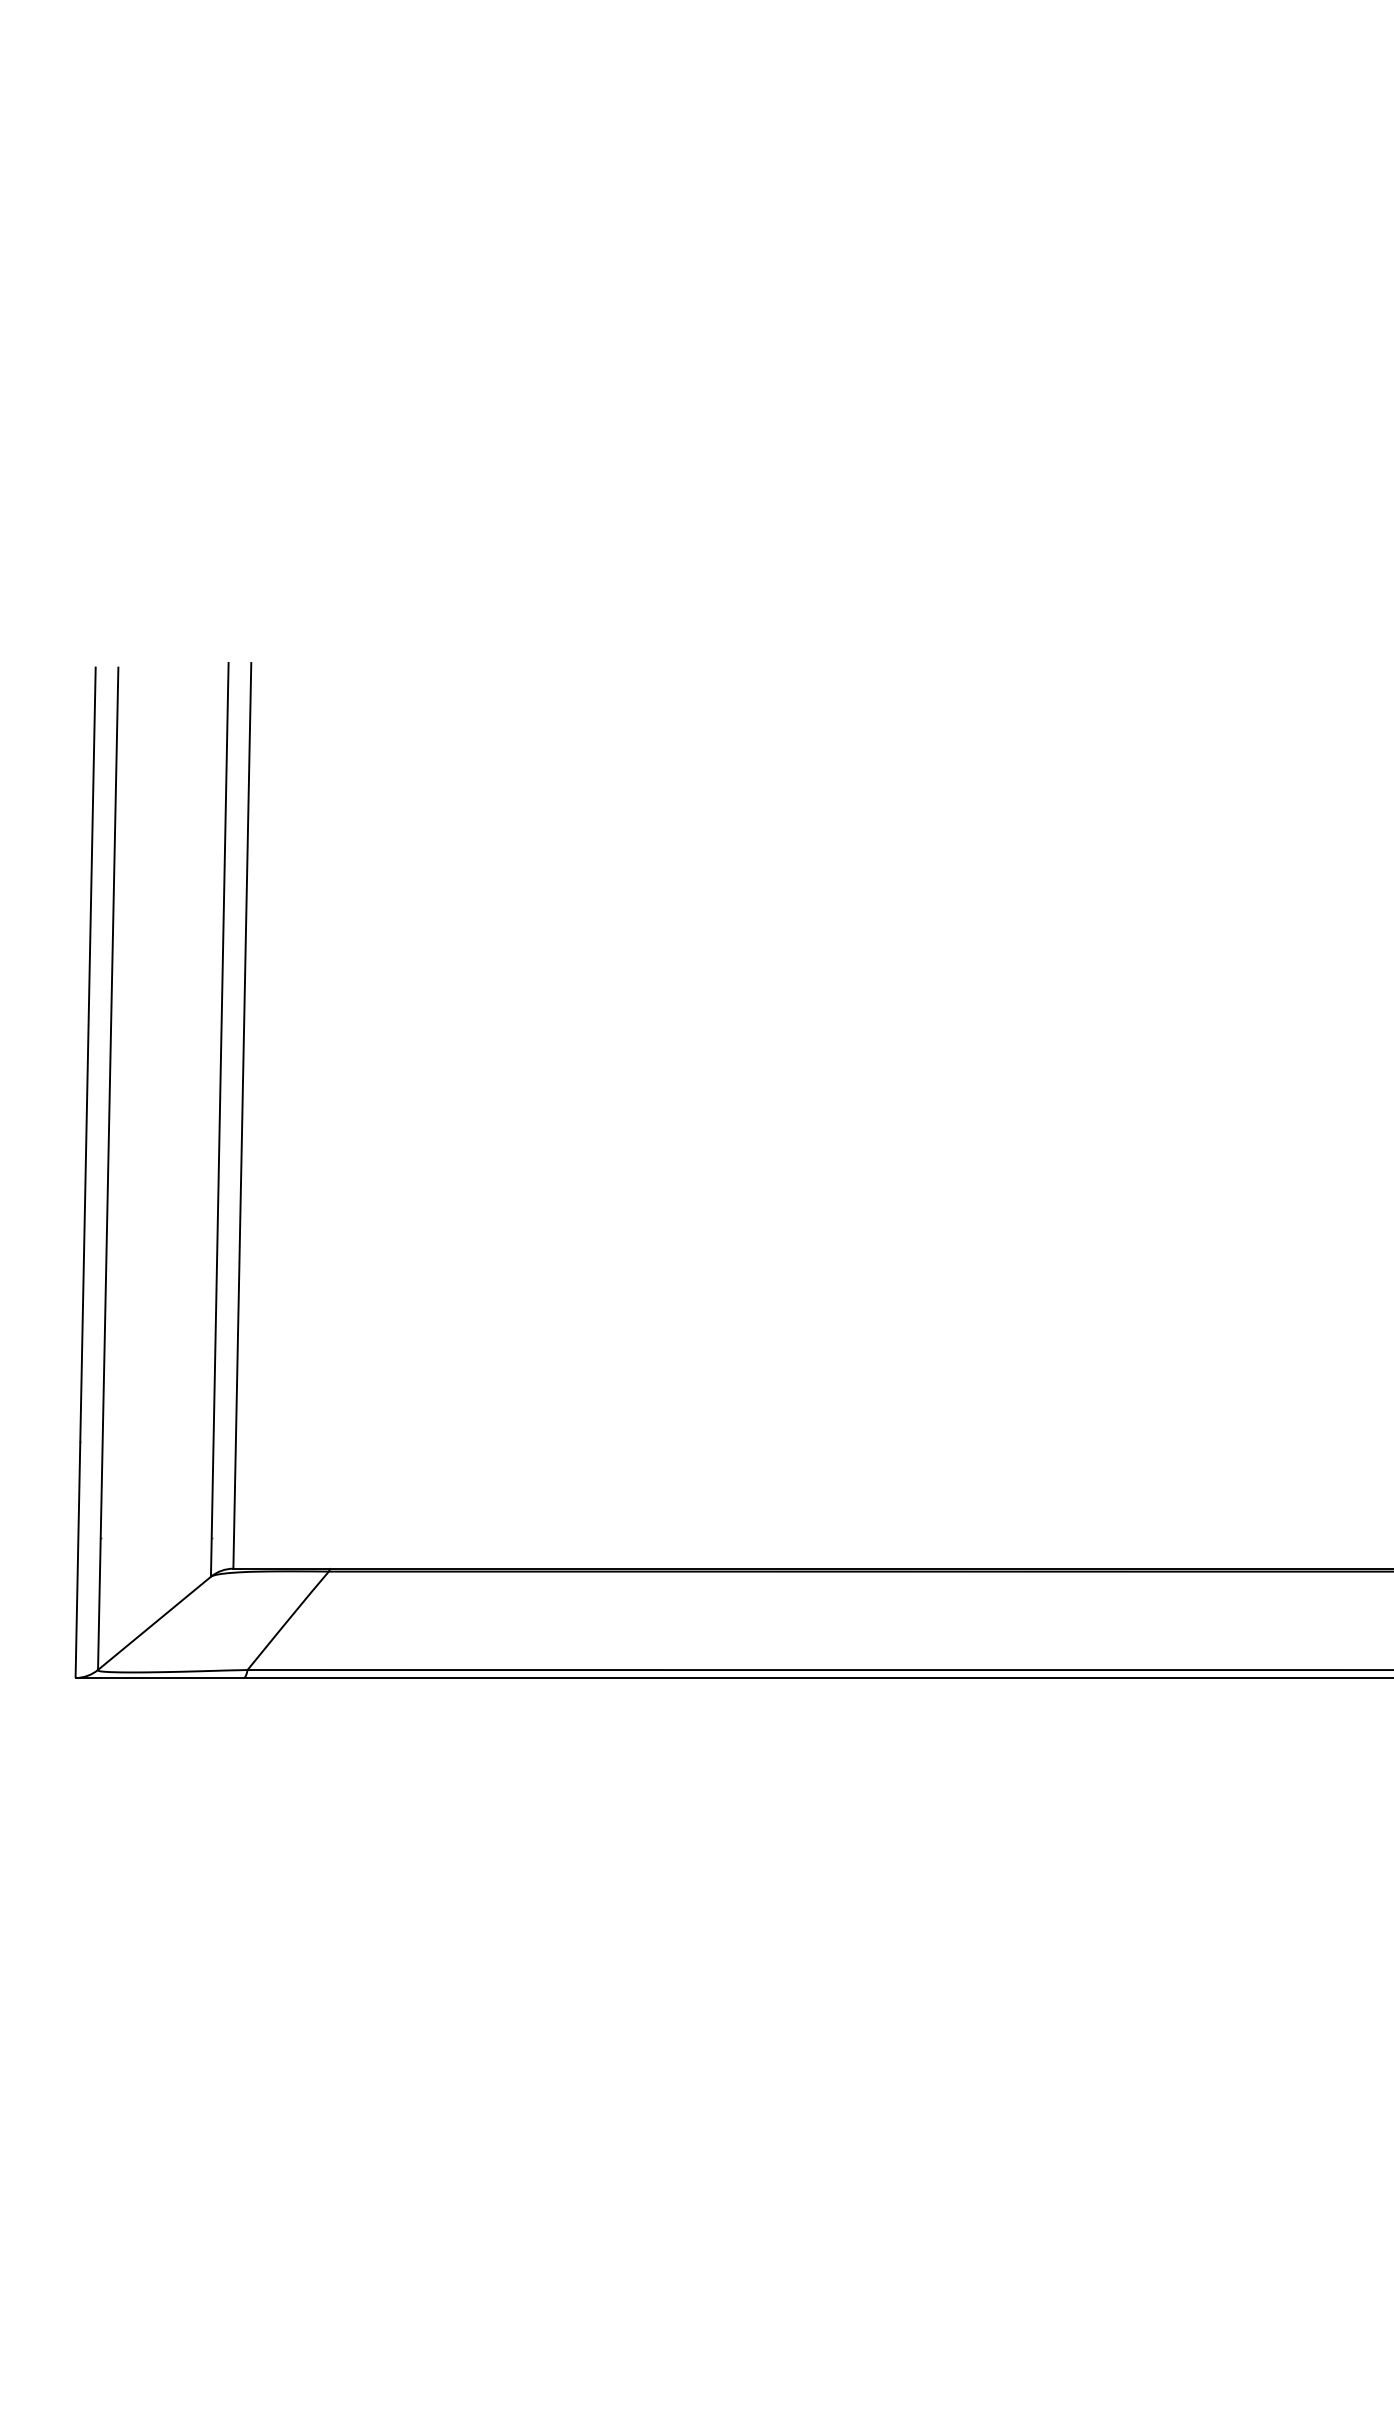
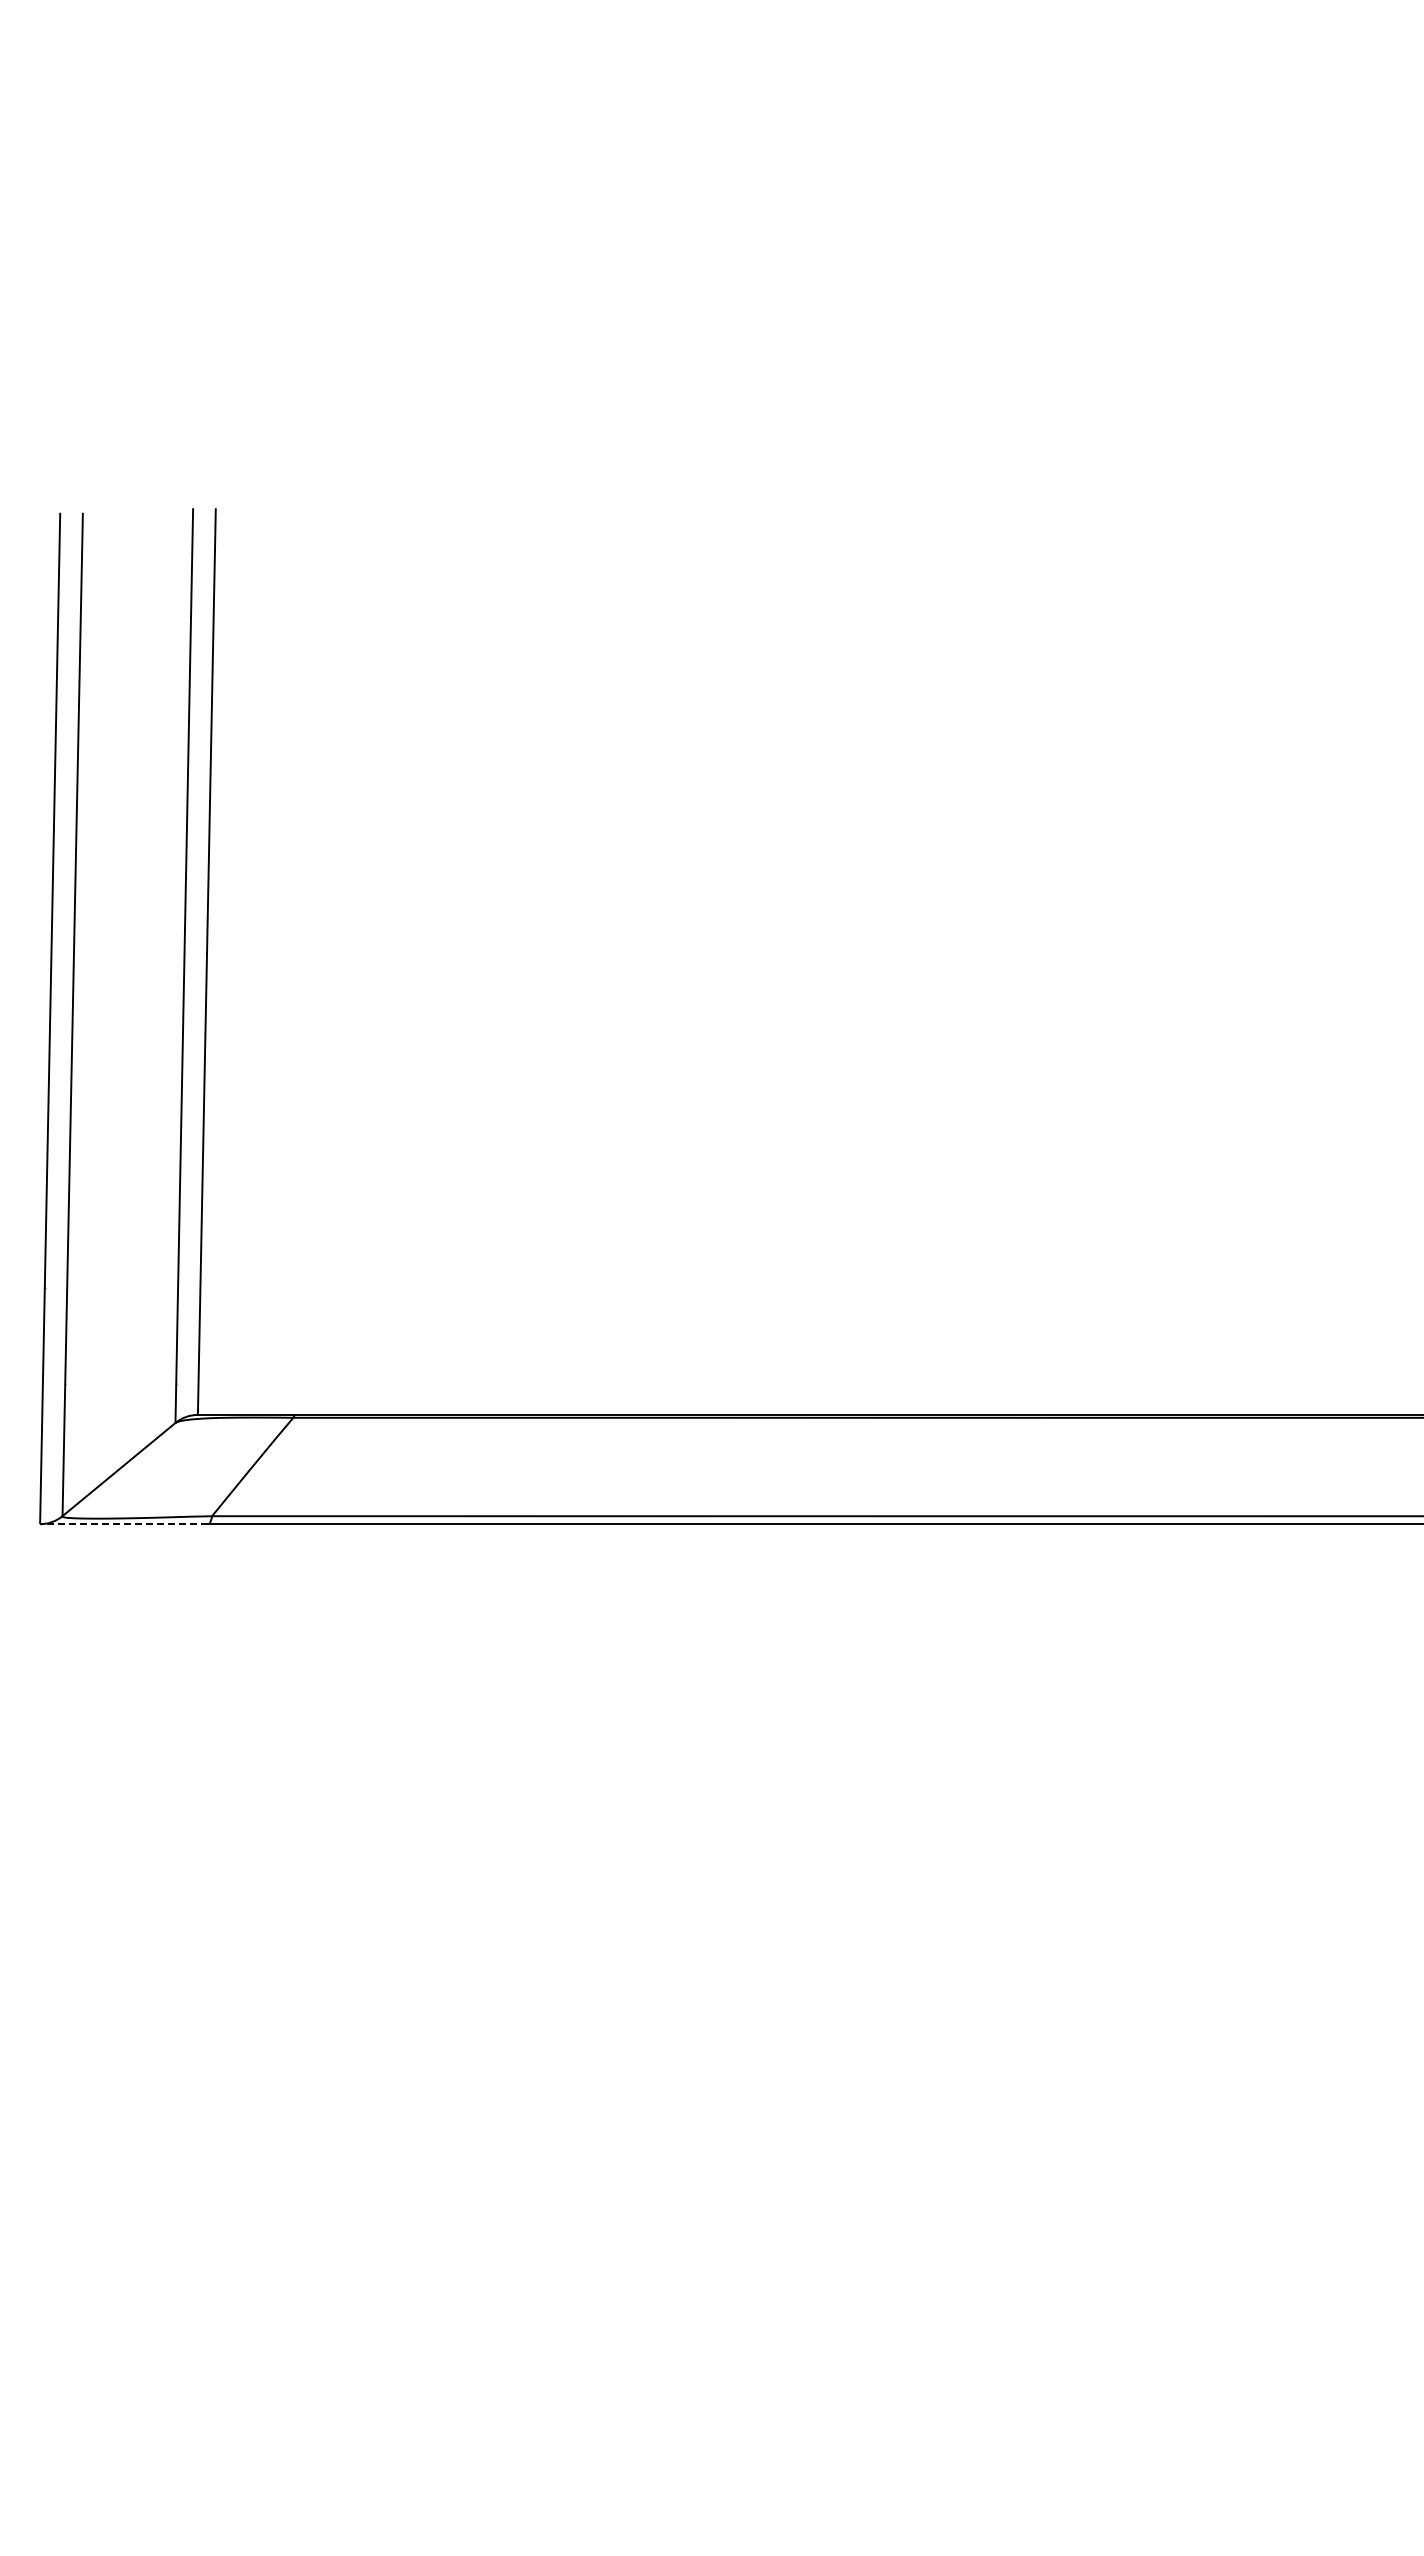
line: (158, 1678) -> (123, 1524), solid -> dashed

